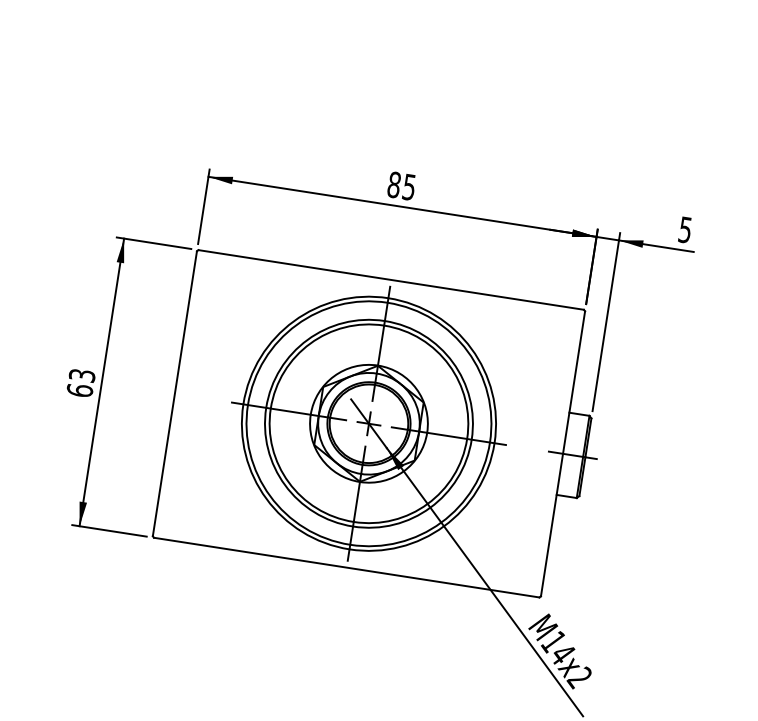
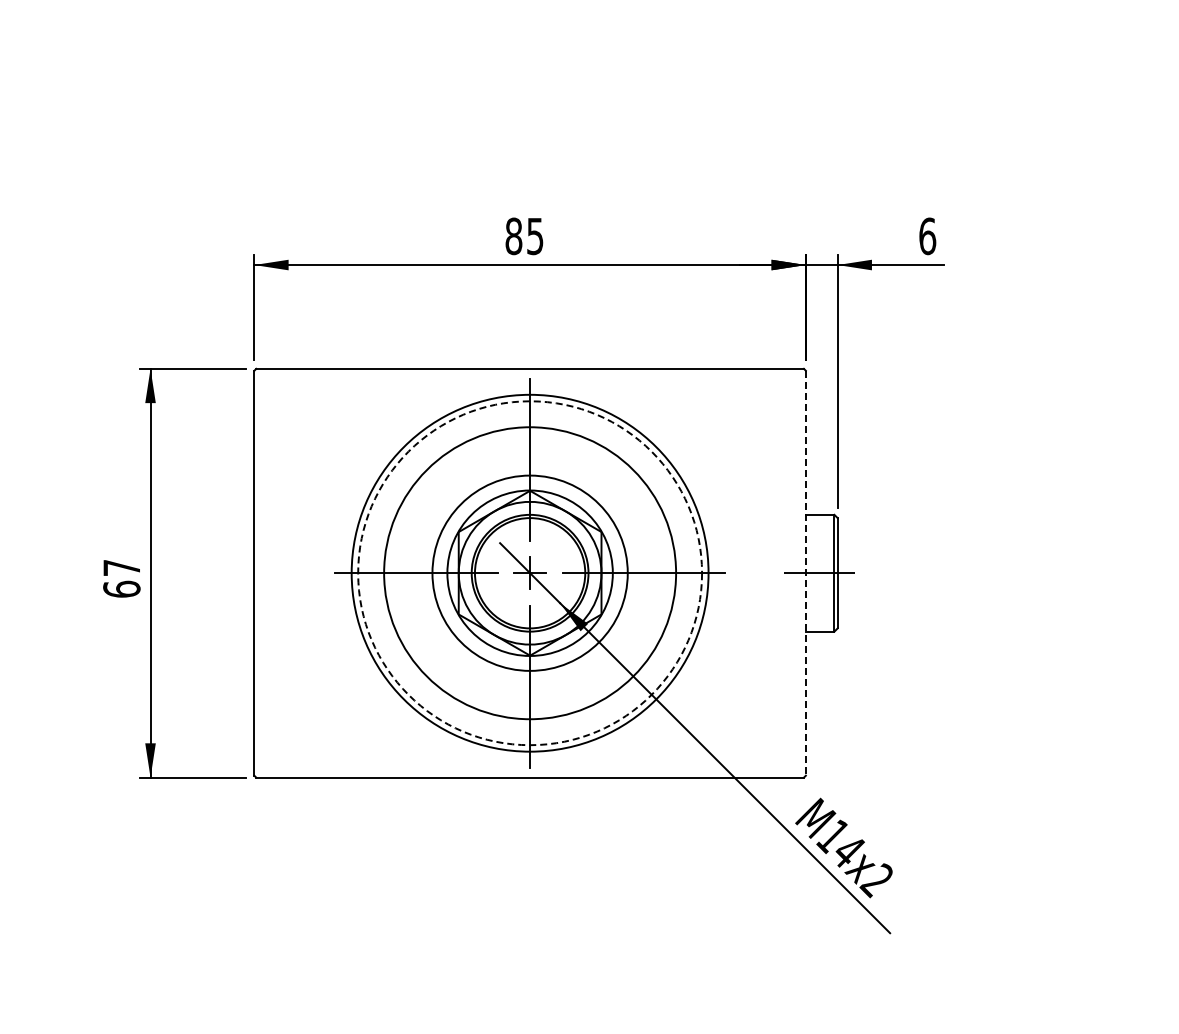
text: (685, 230) -> (927, 236), 5 -> 6
text: (81, 375) -> (121, 568), 63 -> 67
circle: (368, 423) -> (529, 572), size x0.7
circle: (369, 424) -> (530, 573), solid -> dashed
line: (562, 453) -> (805, 573), solid -> dashed

